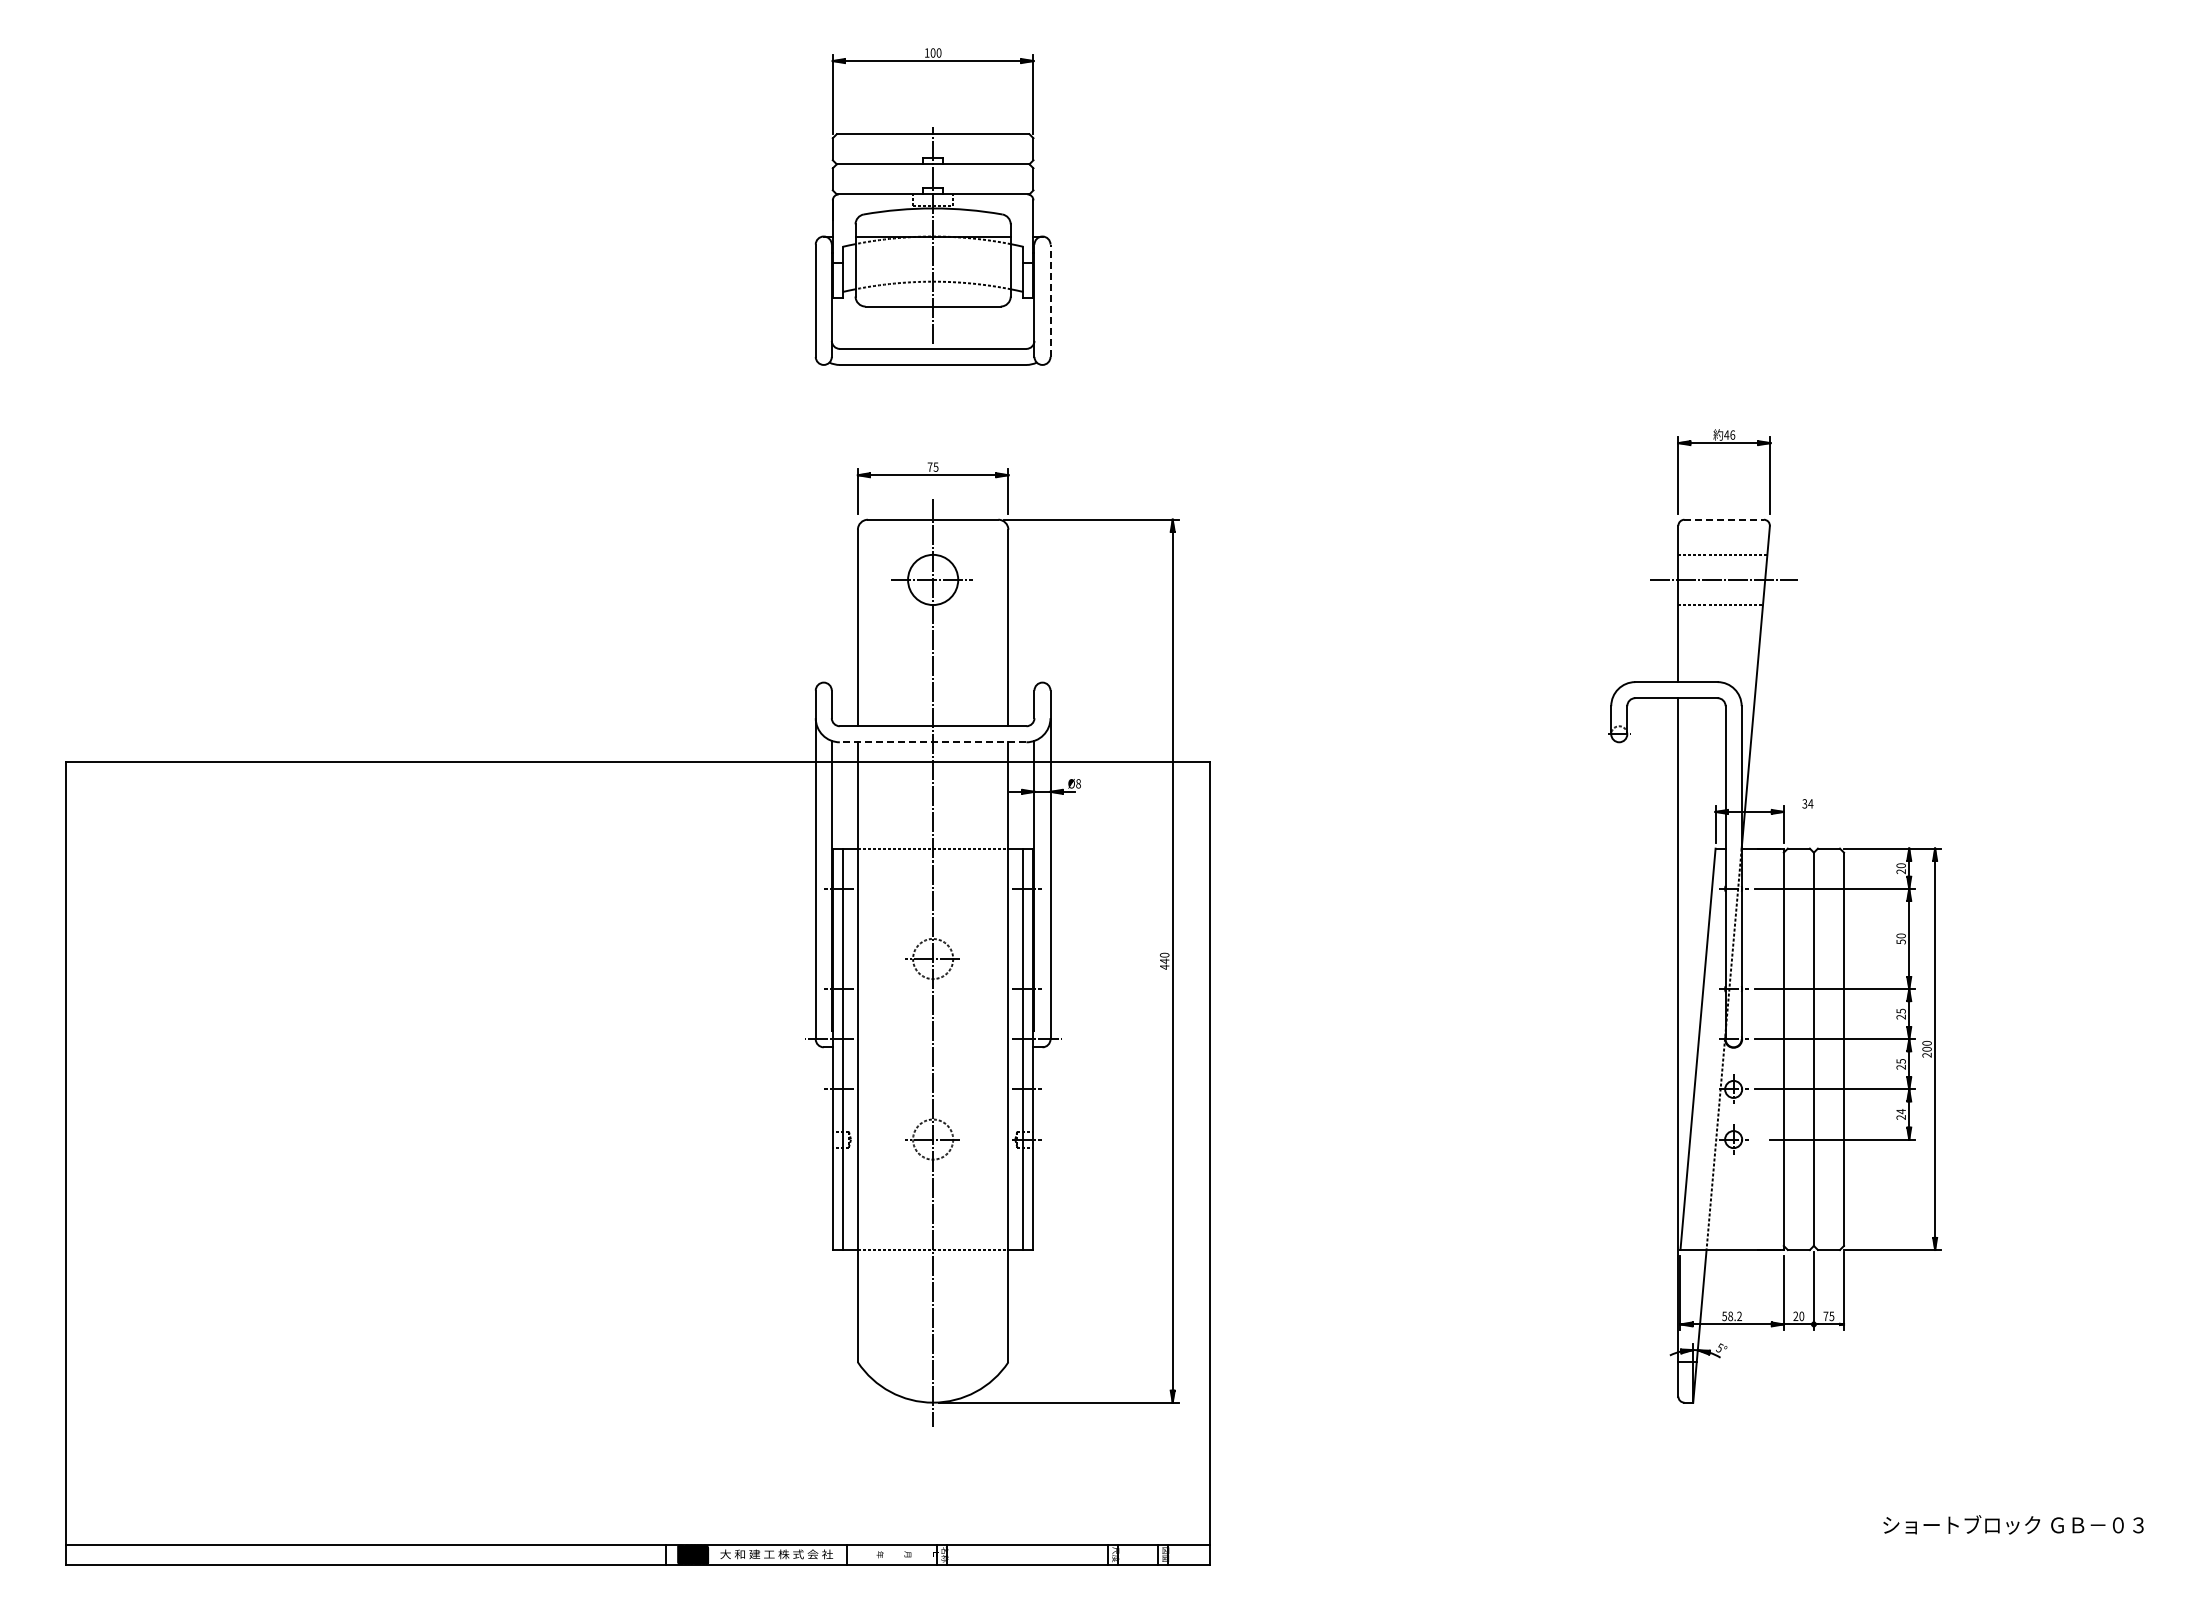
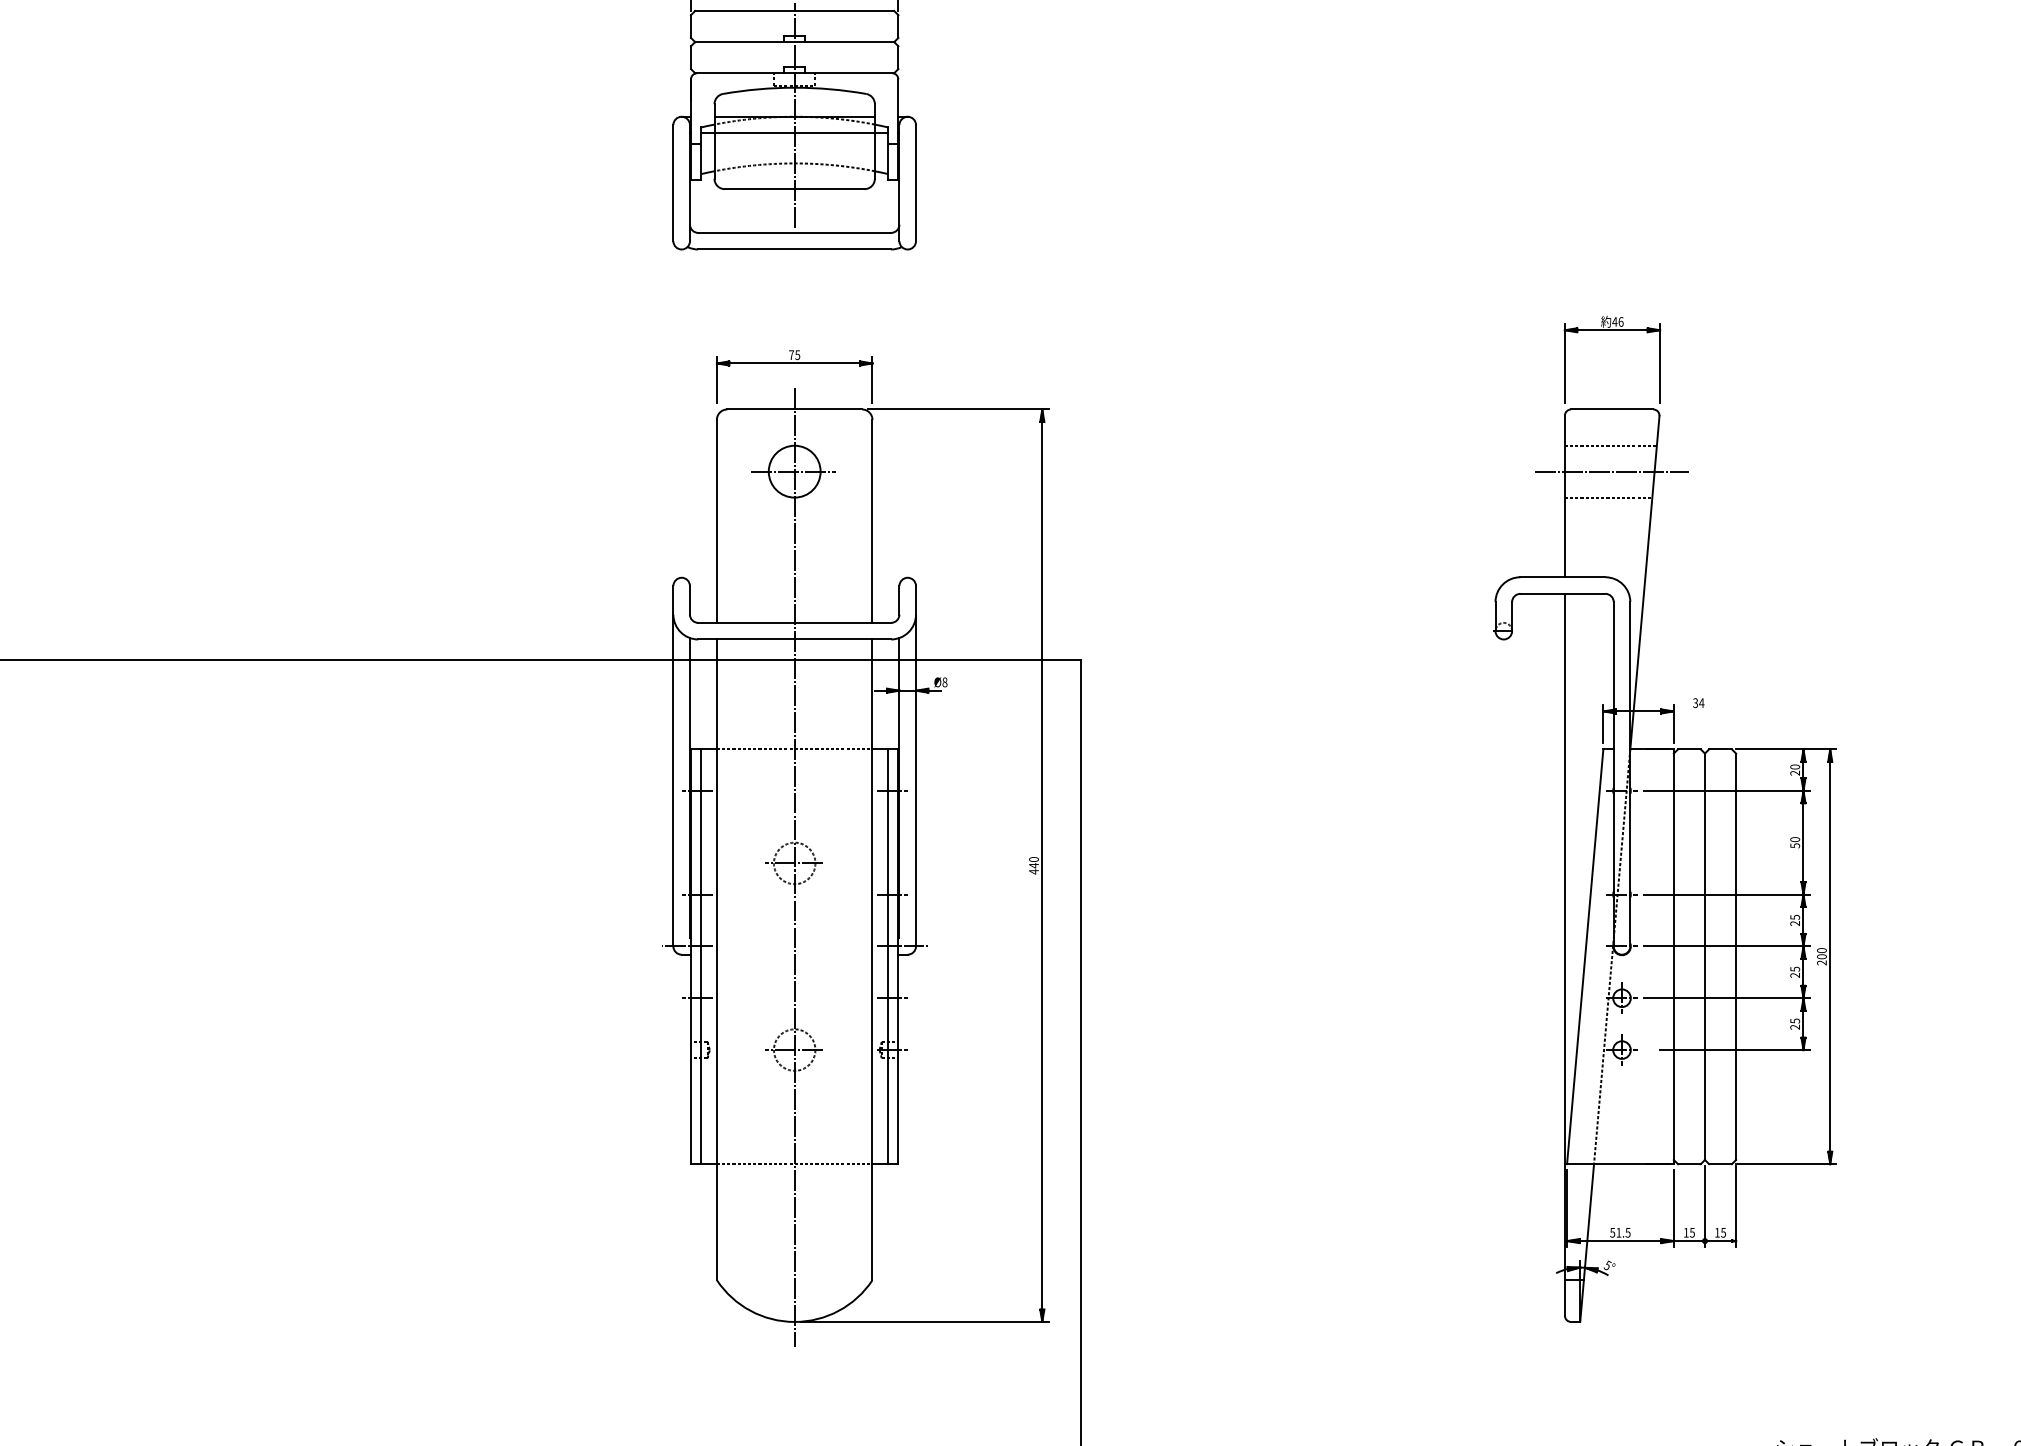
line: (932, 252) -> (794, 133), added
line: (1050, 300) -> (915, 182), dashed -> solid
line: (1724, 519) -> (1612, 409), dashed -> solid
line: (932, 742) -> (794, 639), dashed -> solid
text: (1900, 1111) -> (1794, 1021), 24 -> 25
text: (1798, 1315) -> (1689, 1231), 20 -> 15
text: (1825, 1315) -> (1716, 1231), 75 -> 15
text: (1734, 1316) -> (1622, 1232), 58.2 -> 51.5

